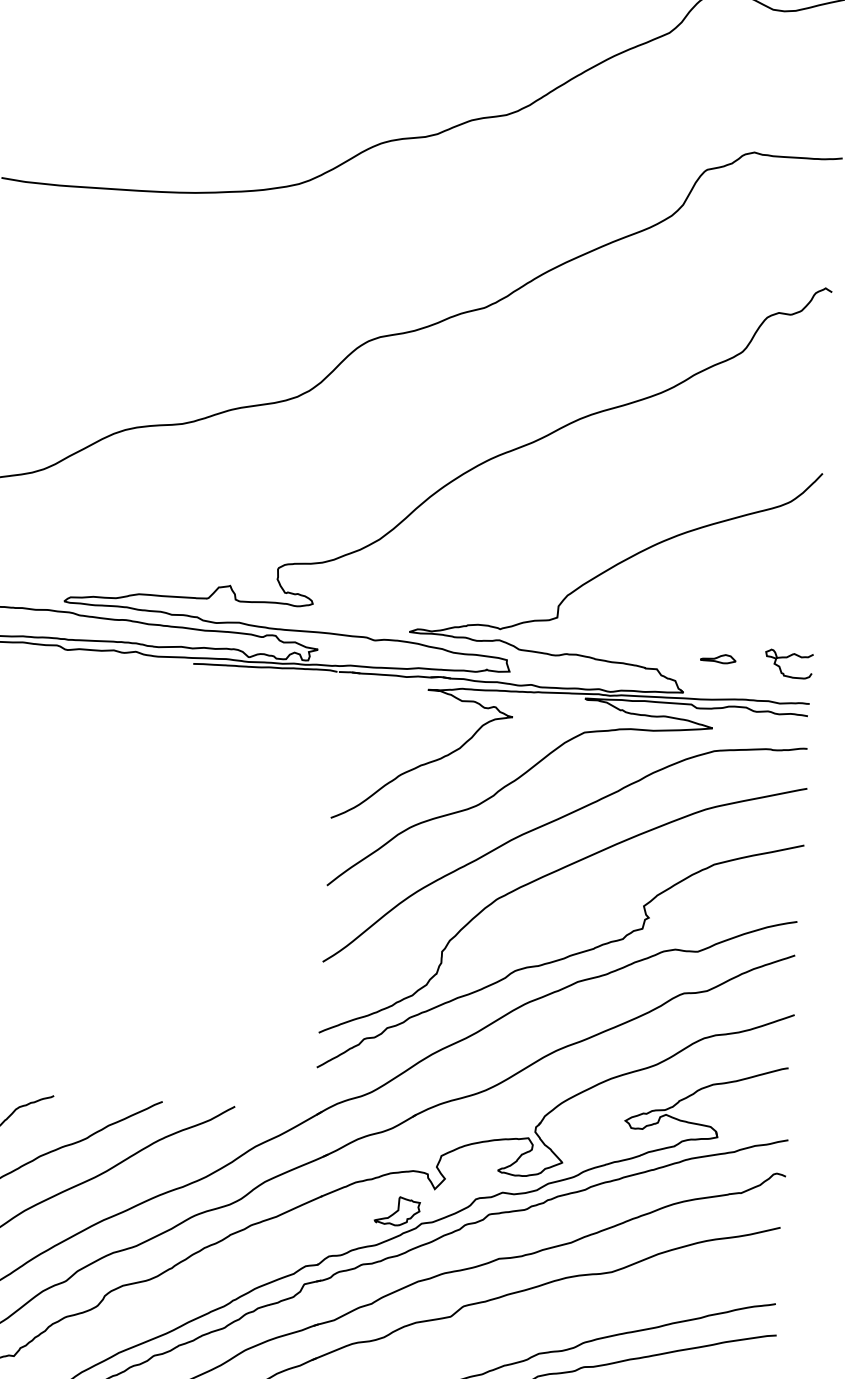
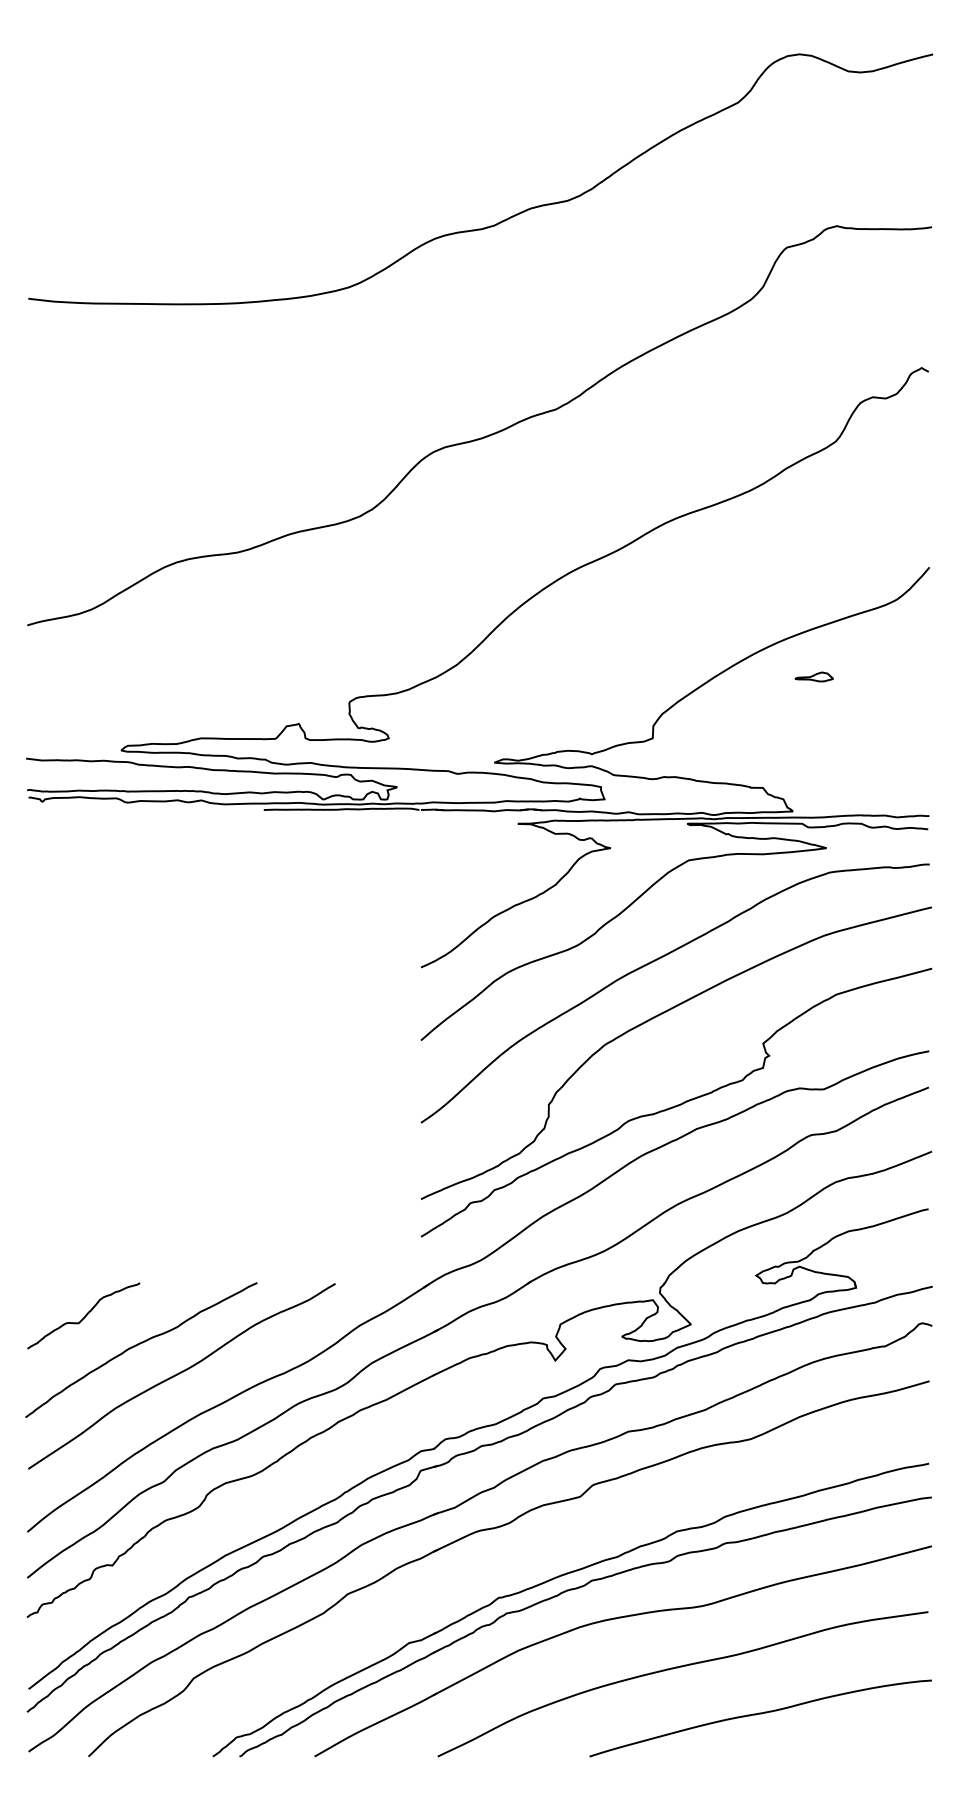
part: (717, 658) -> (813, 676), moved
curve: (787, 658) -> (902, 768), removed
part: (397, 1211) -> (516, 1386), removed

